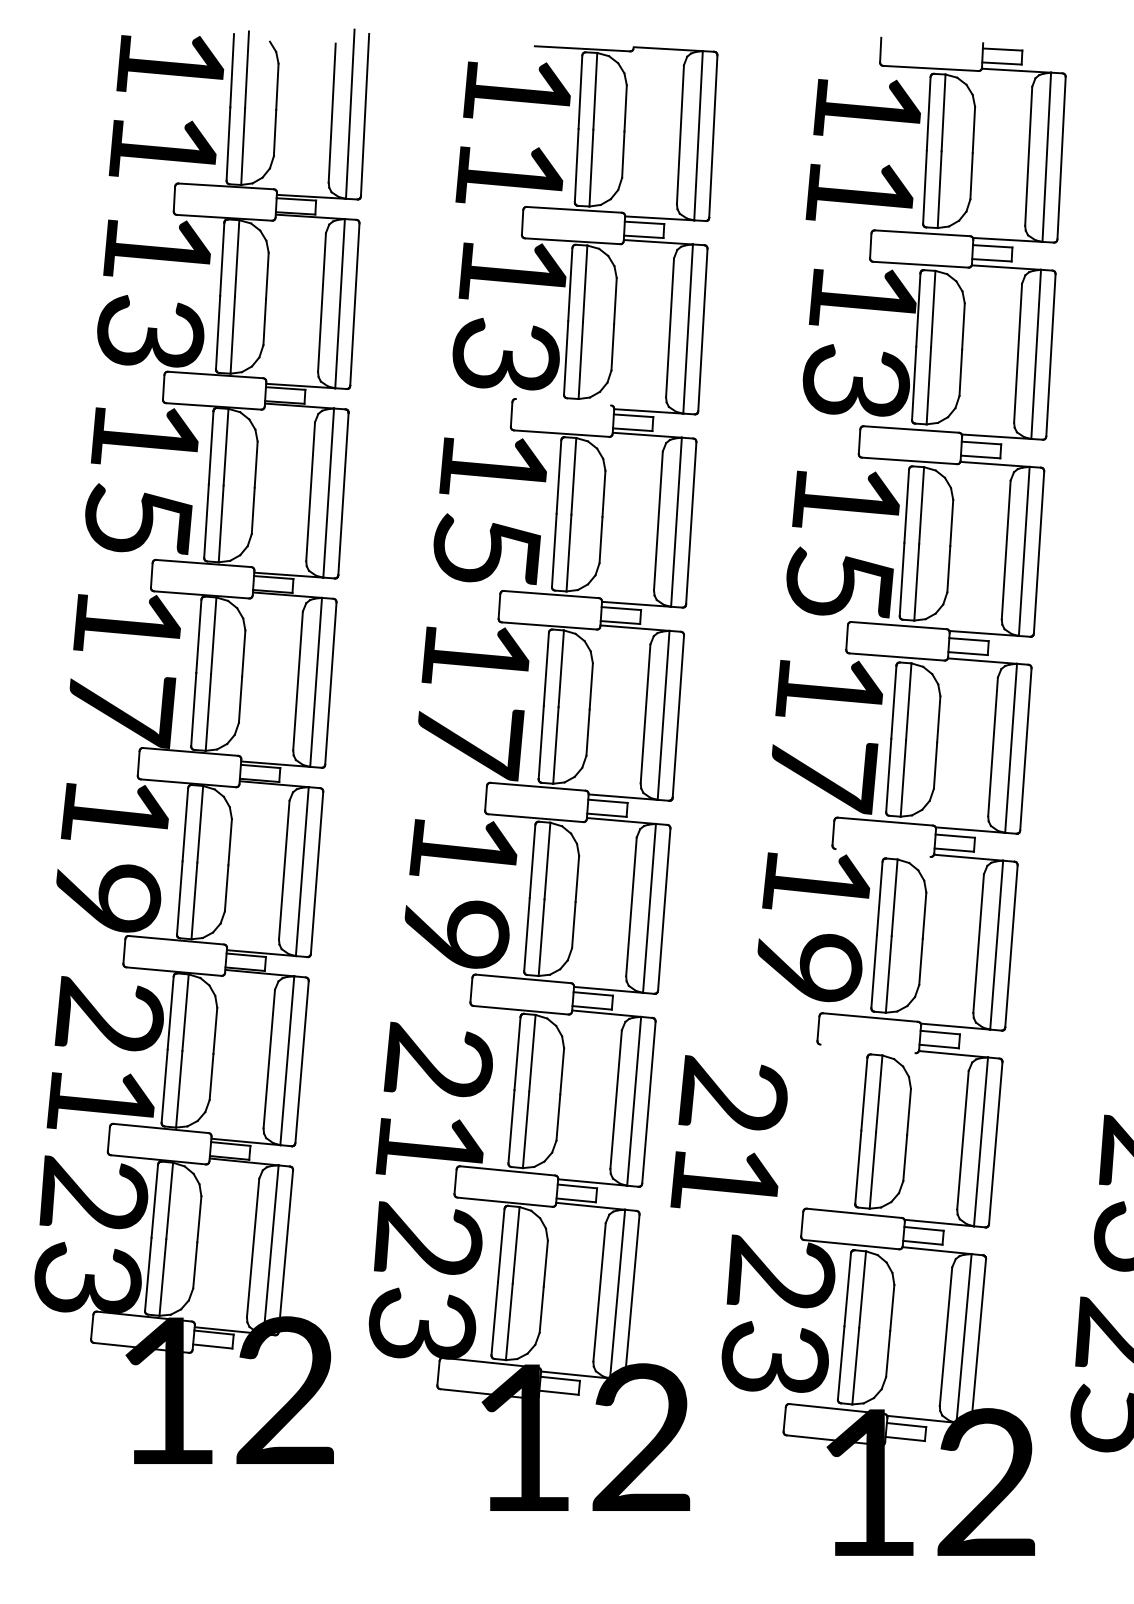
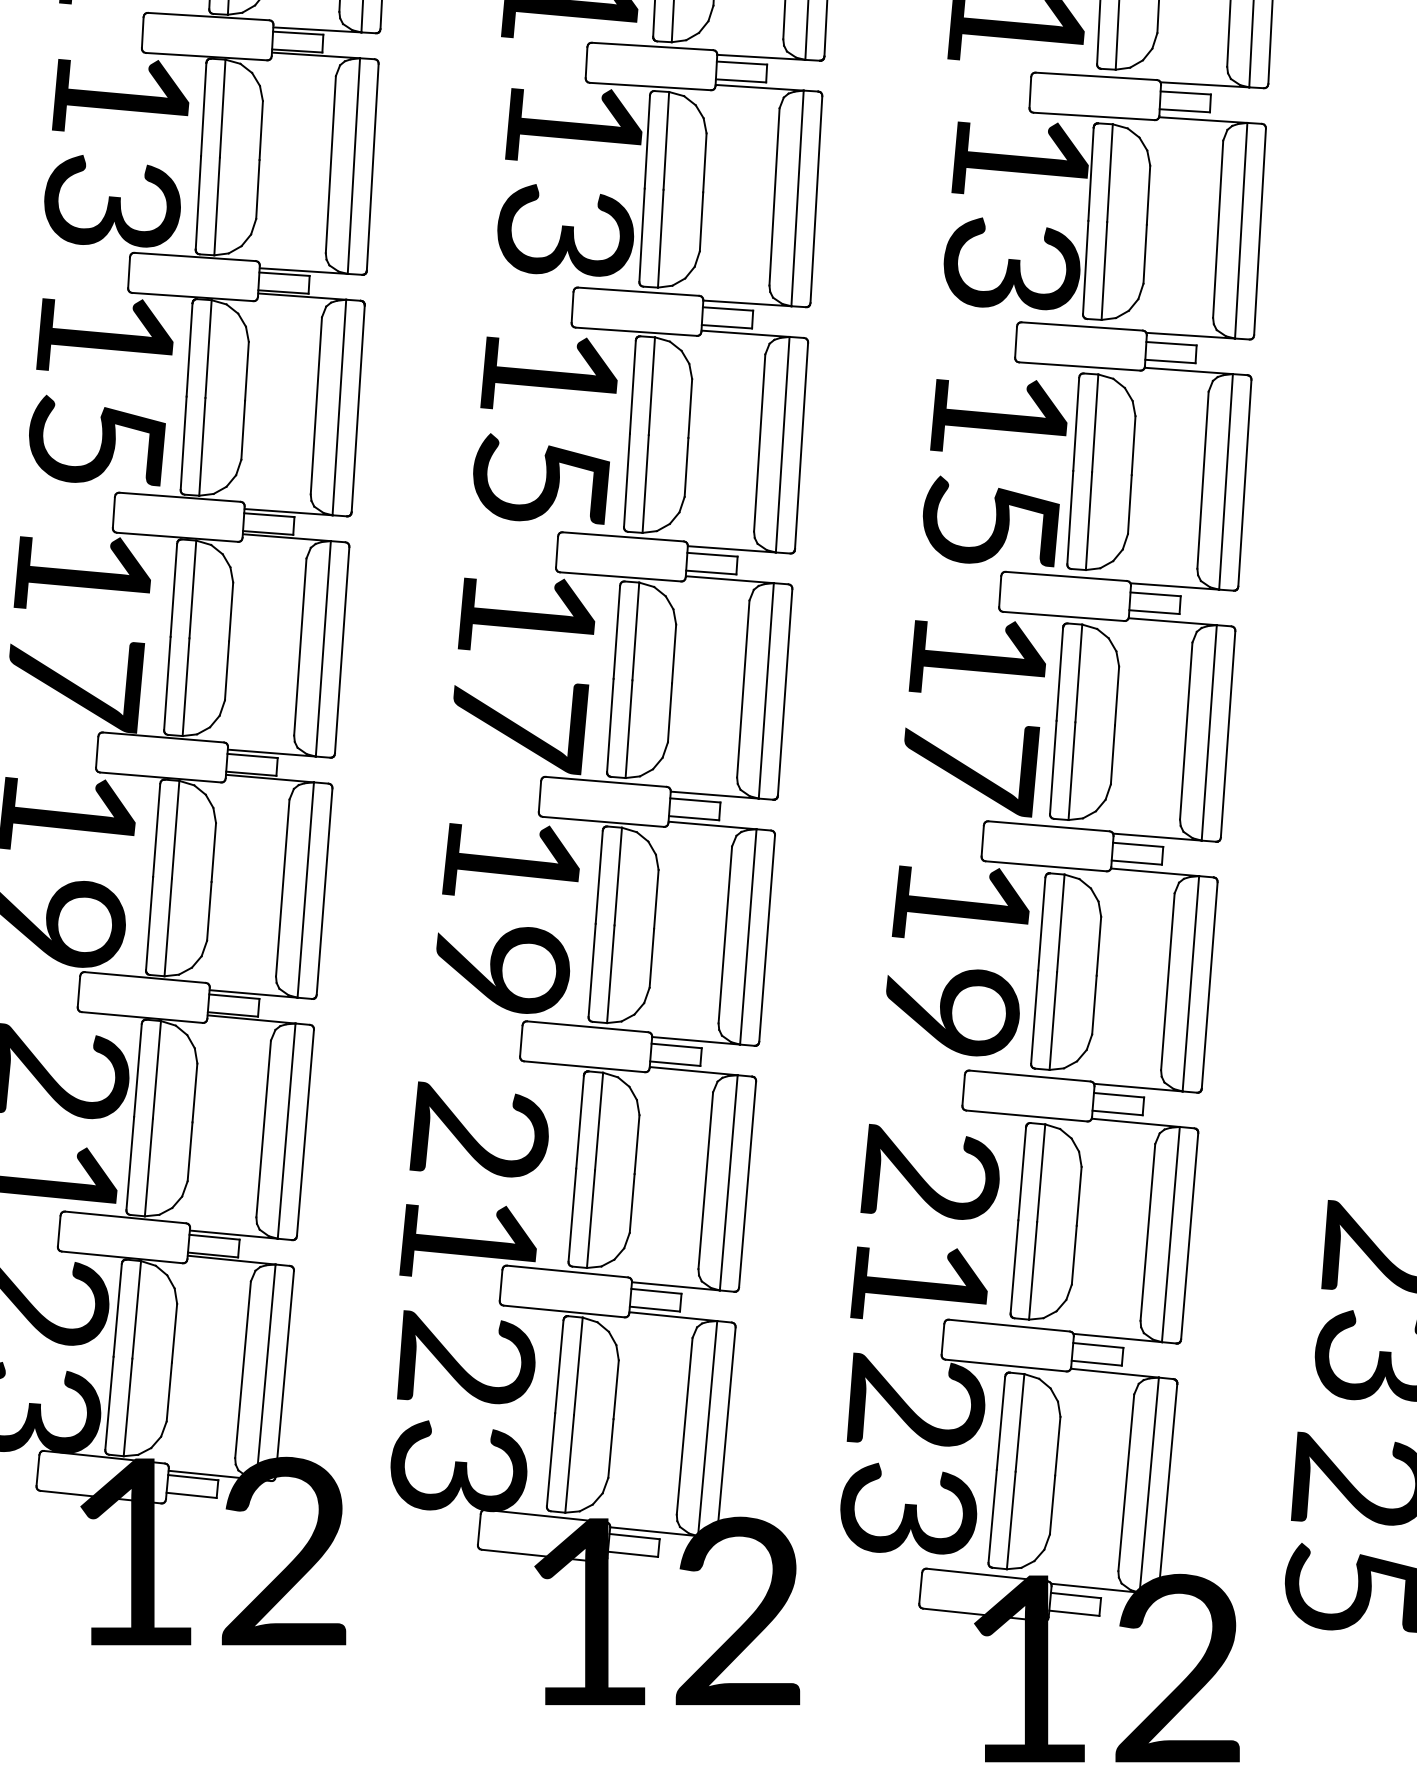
line: (563, 402) -> (638, 292), added
line: (882, 852) -> (1045, 865), added
line: (867, 1048) -> (1026, 1115), added
text: (728, 1131) -> (924, 1221), moved

